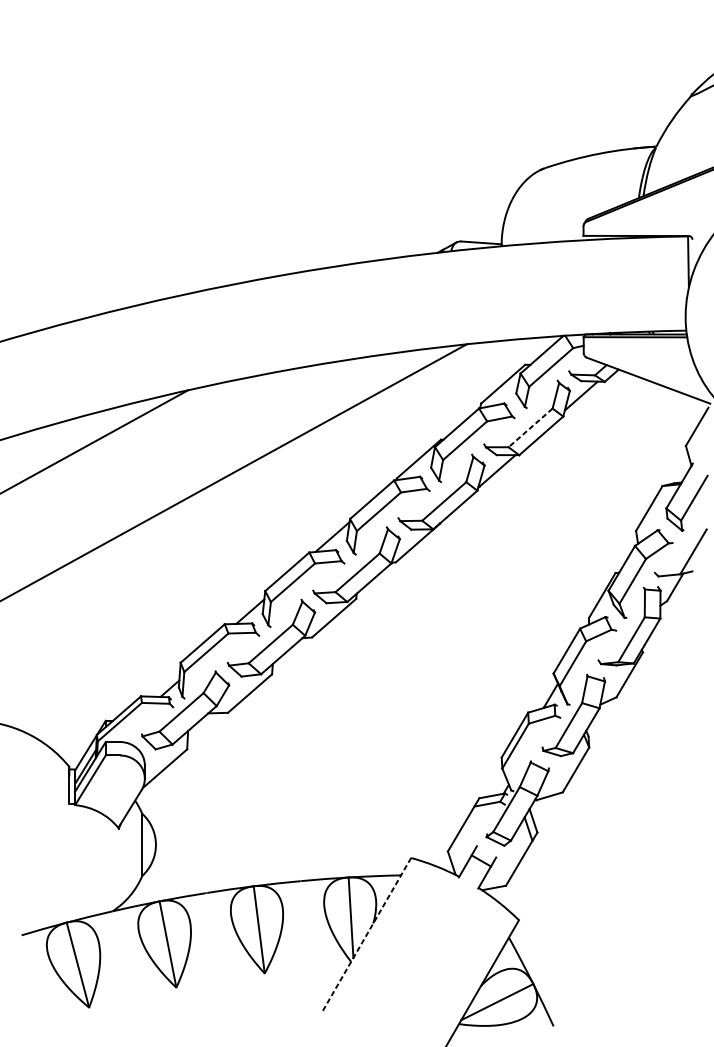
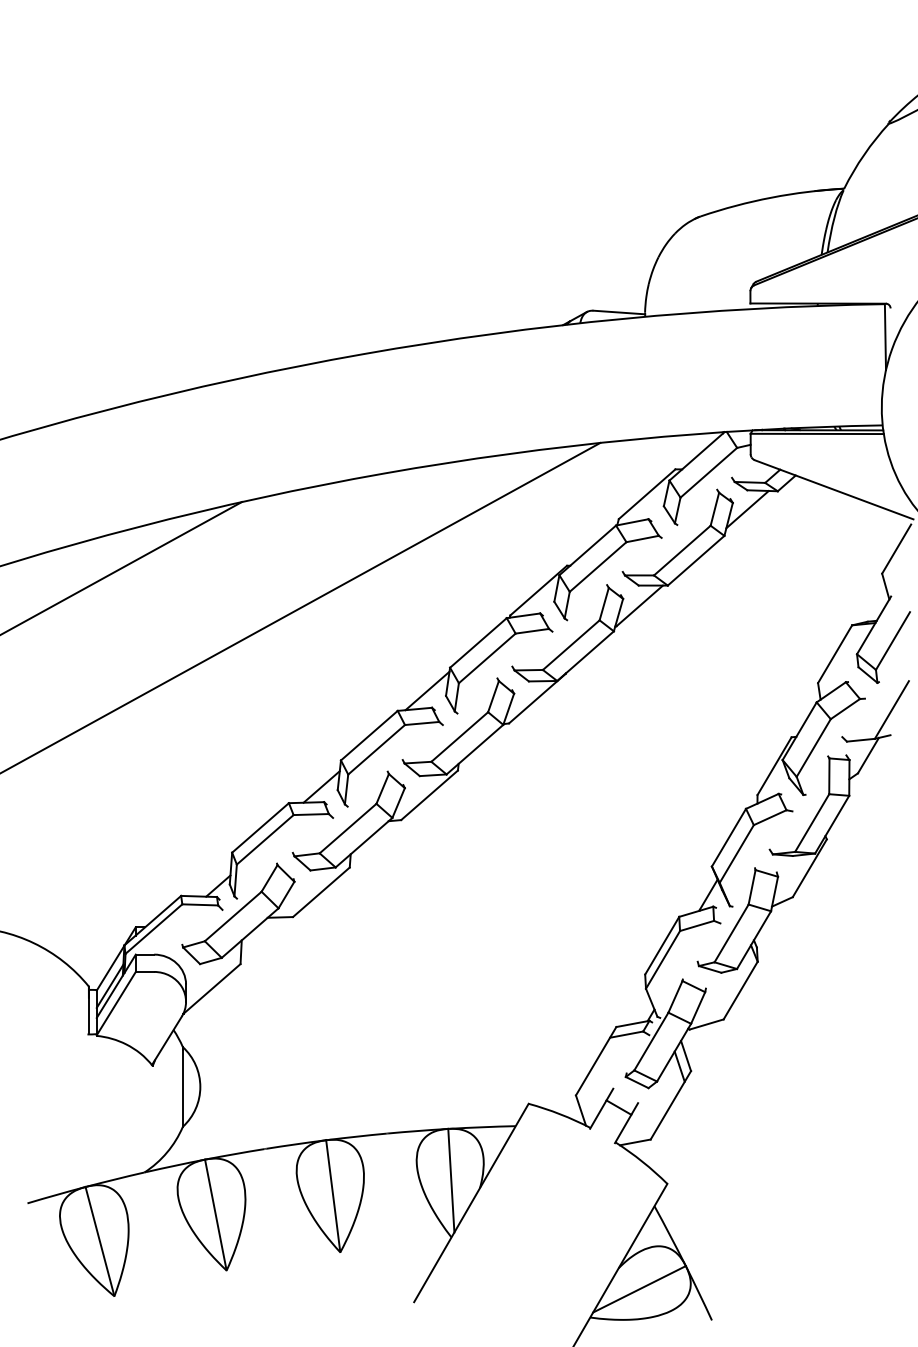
line: (530, 427) -> (682, 550), dashed -> solid
line: (366, 934) -> (471, 1202), dashed -> solid

